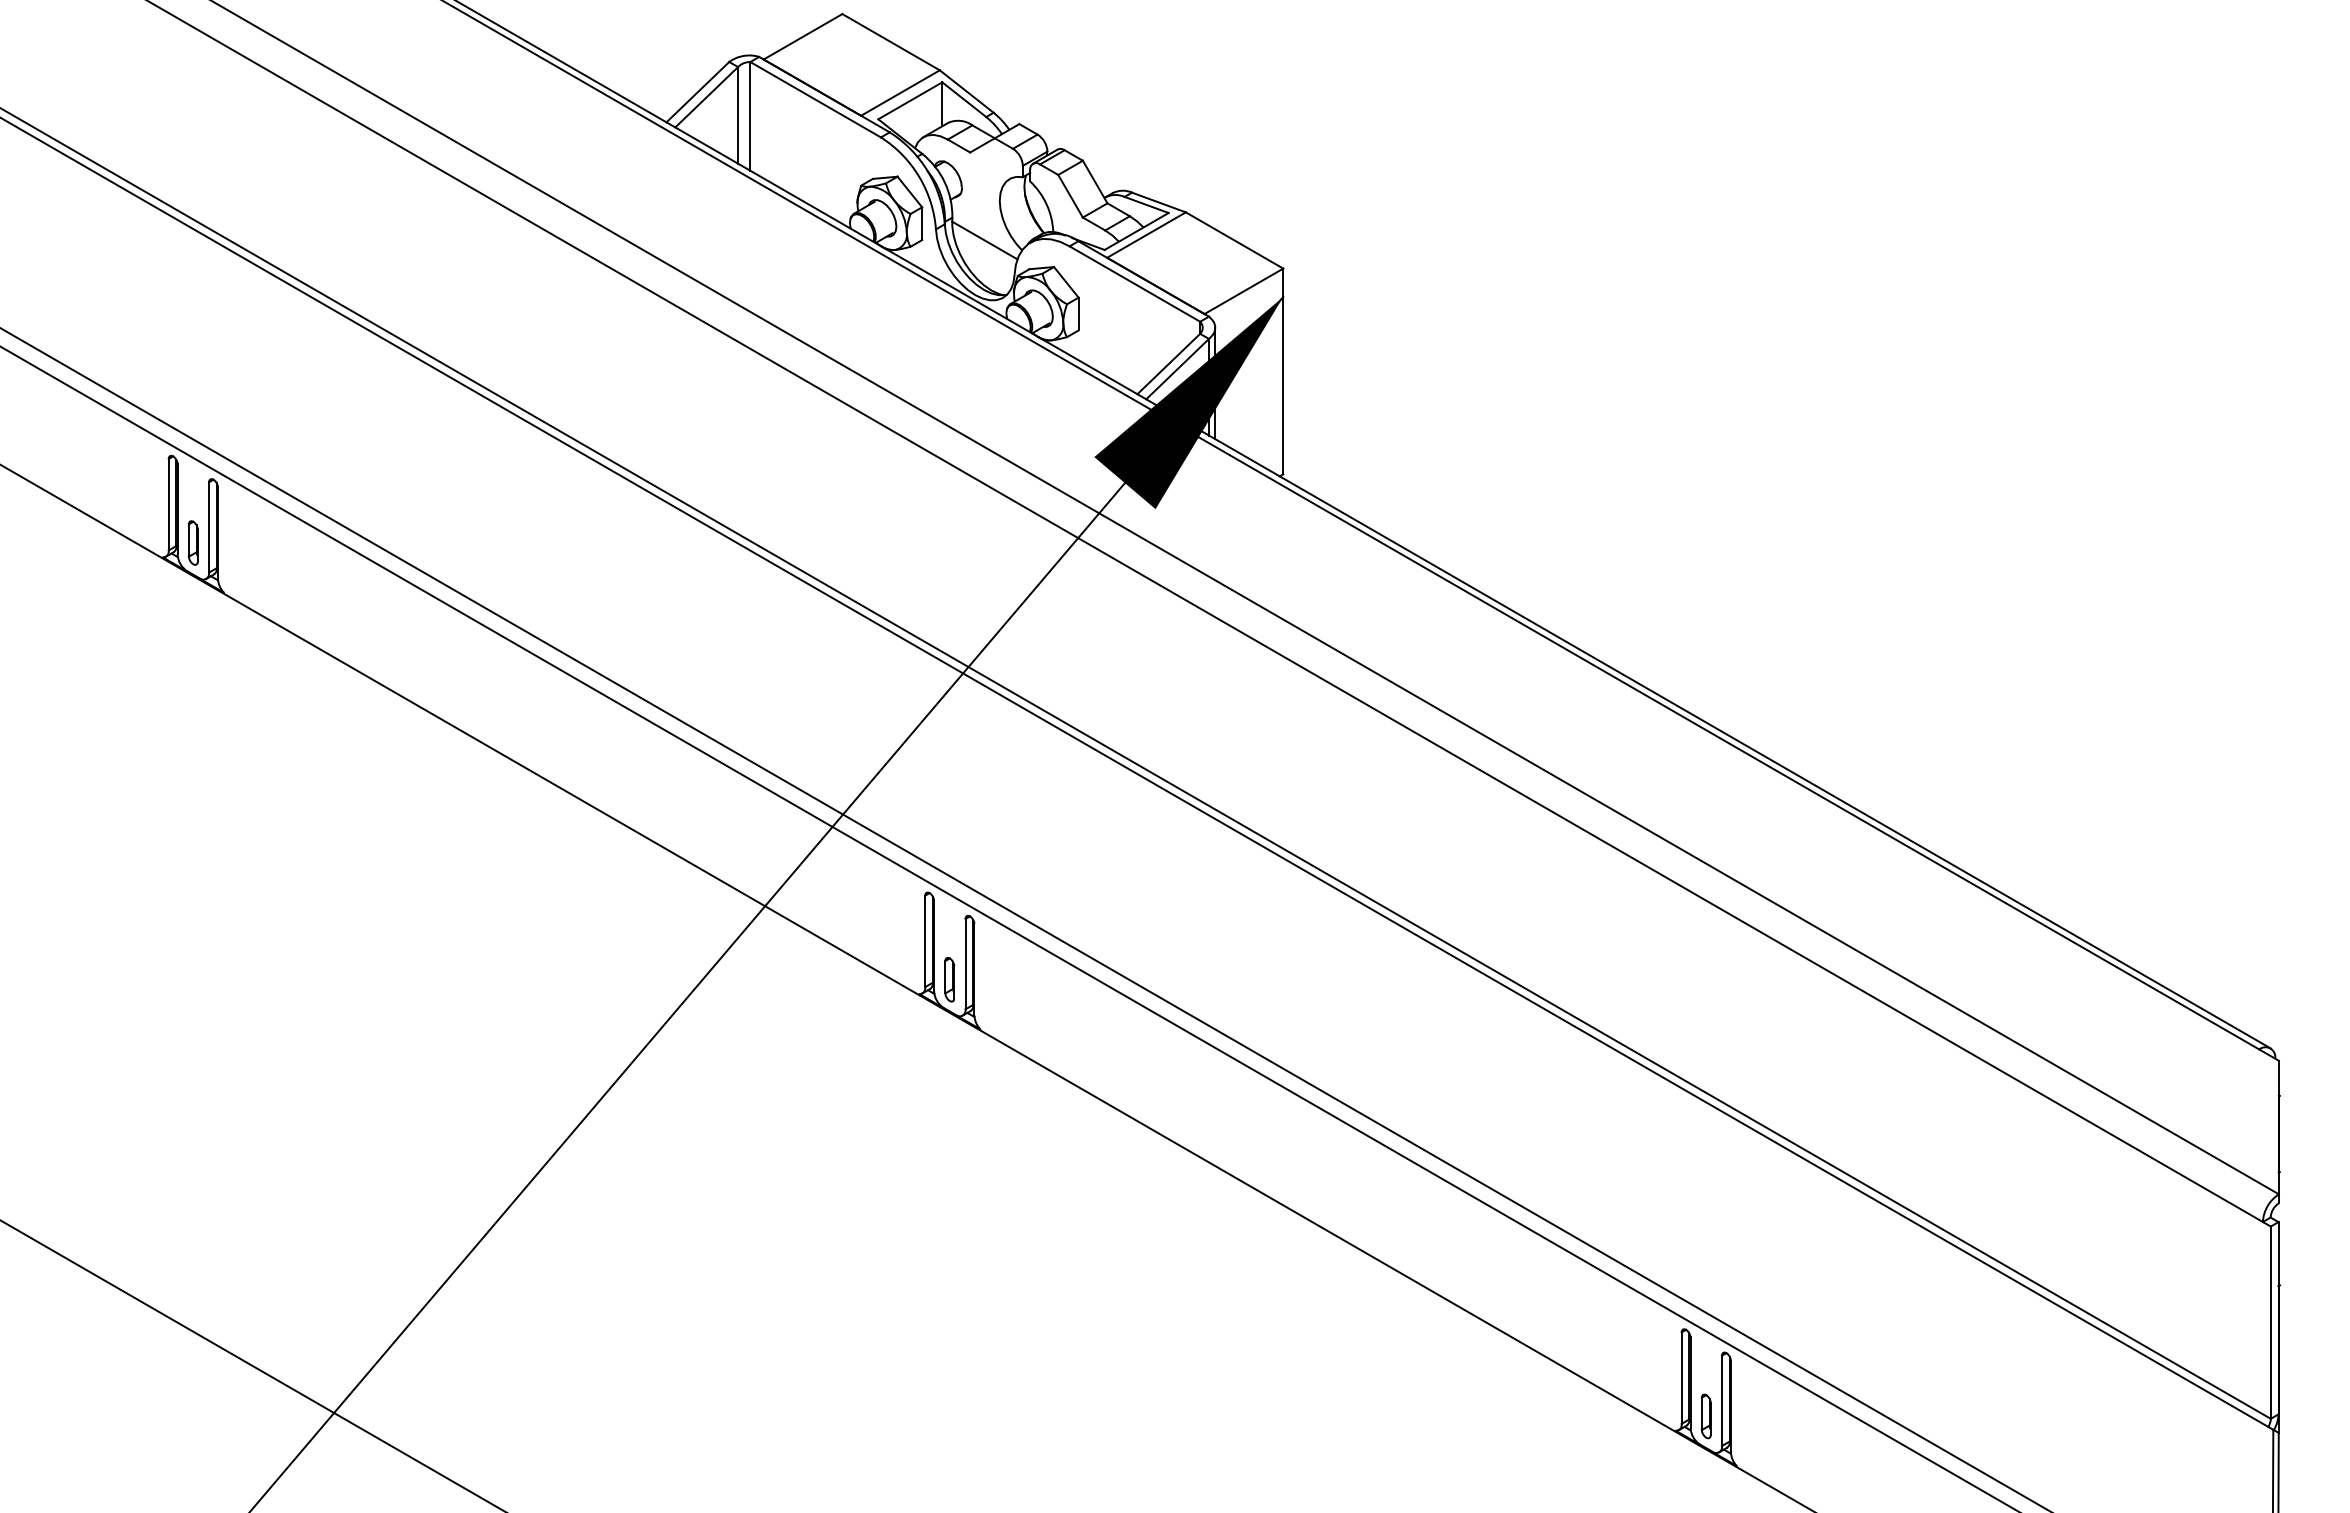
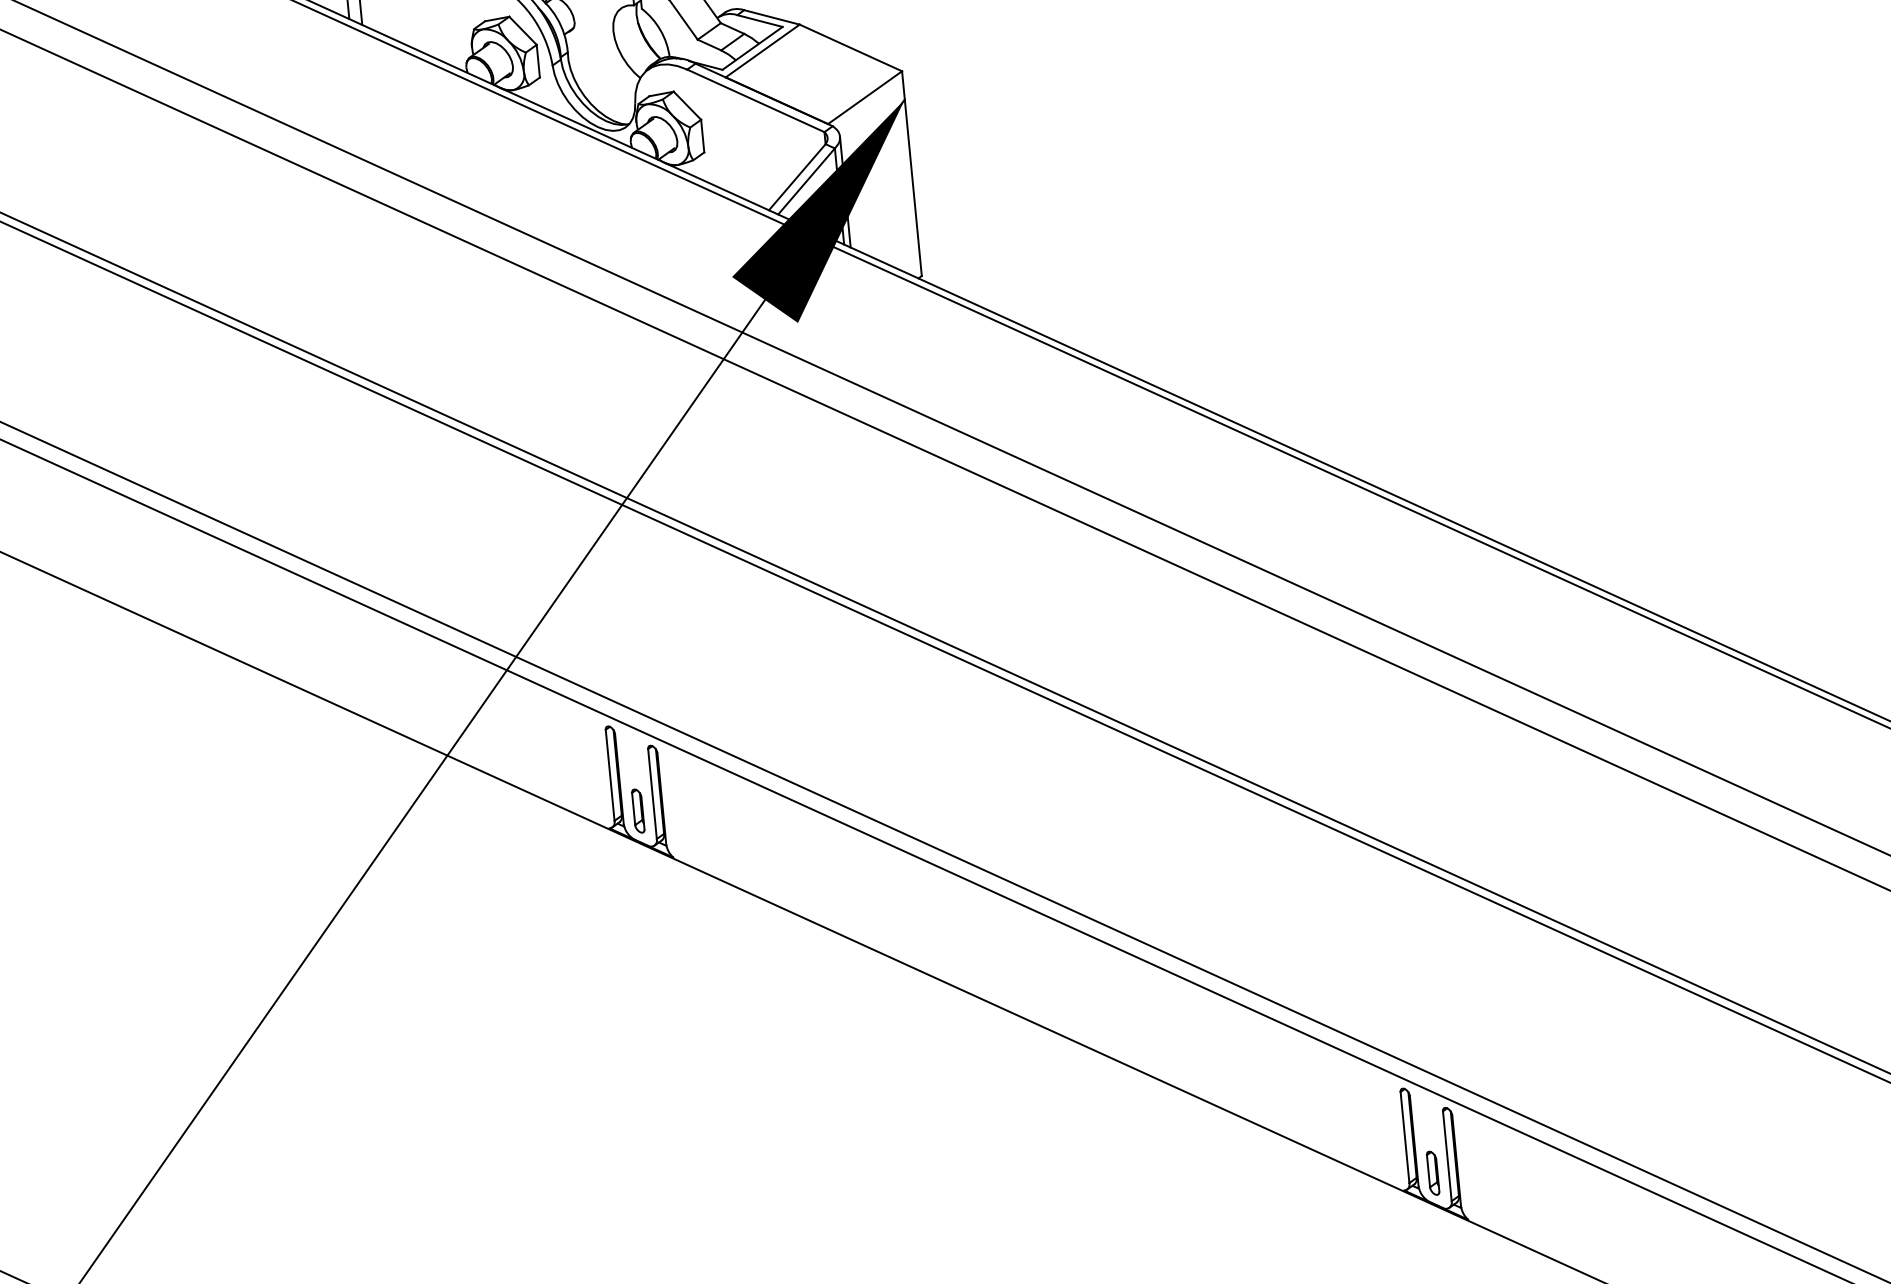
line: (984, 240) -> (601, 71), removed

